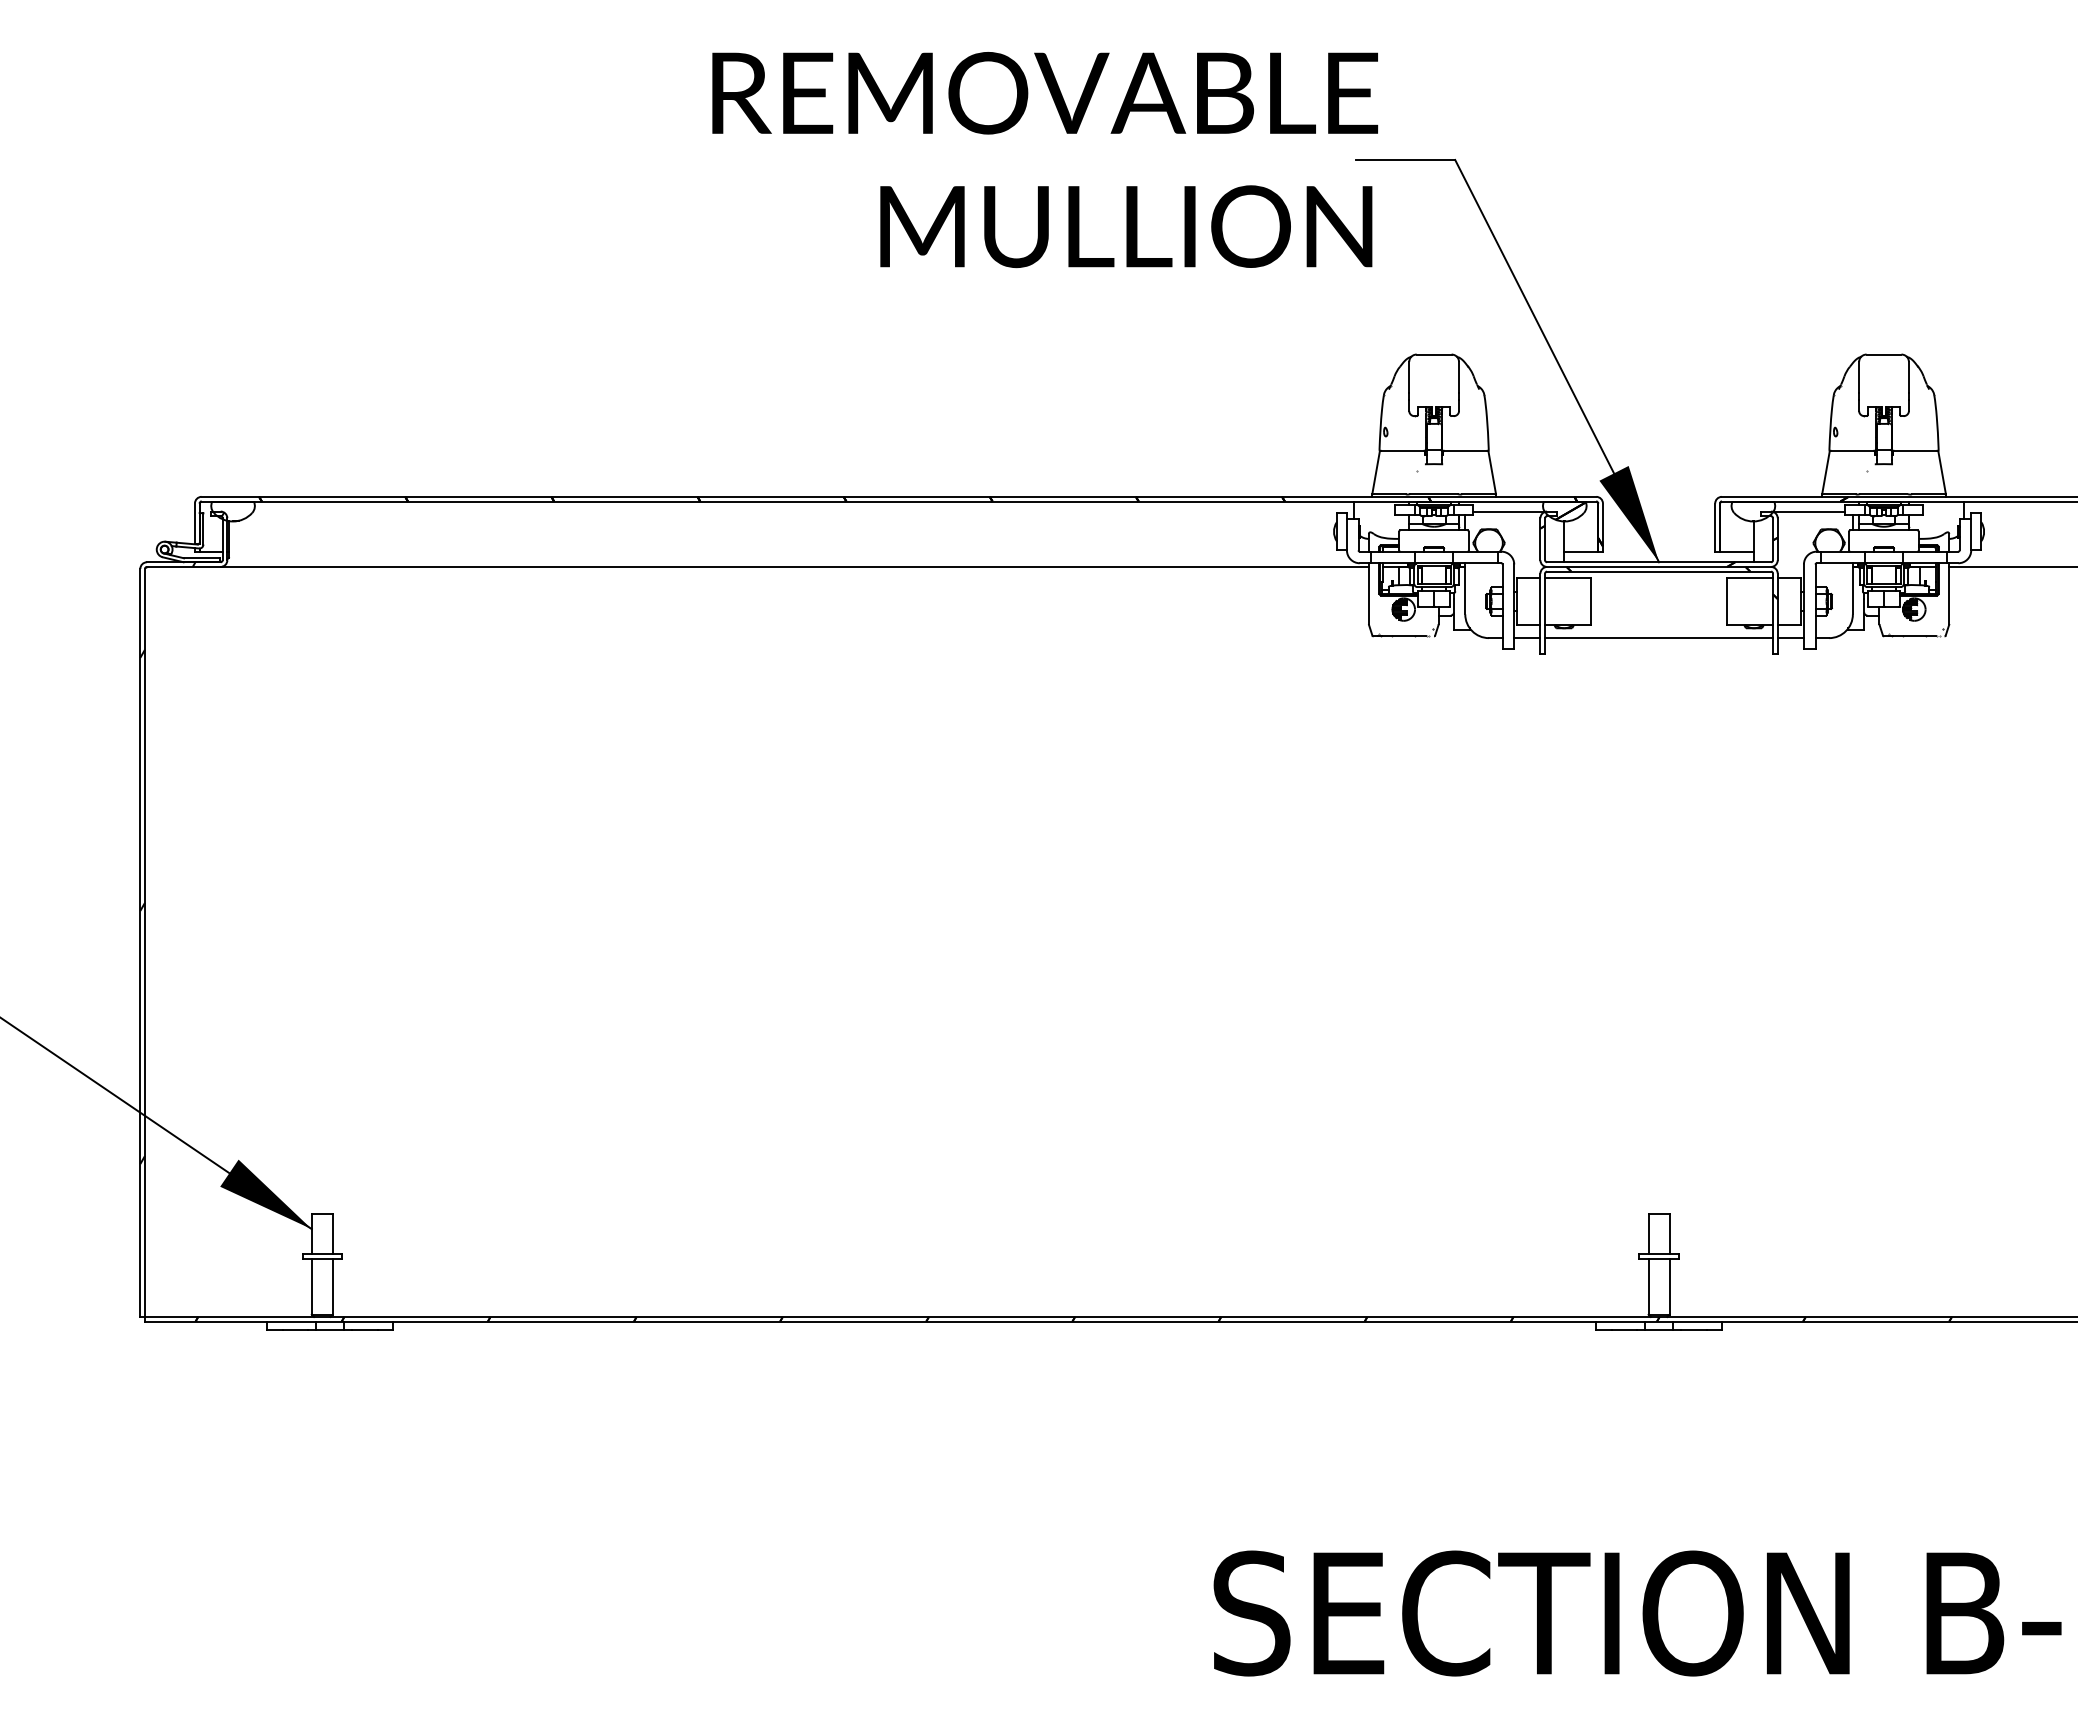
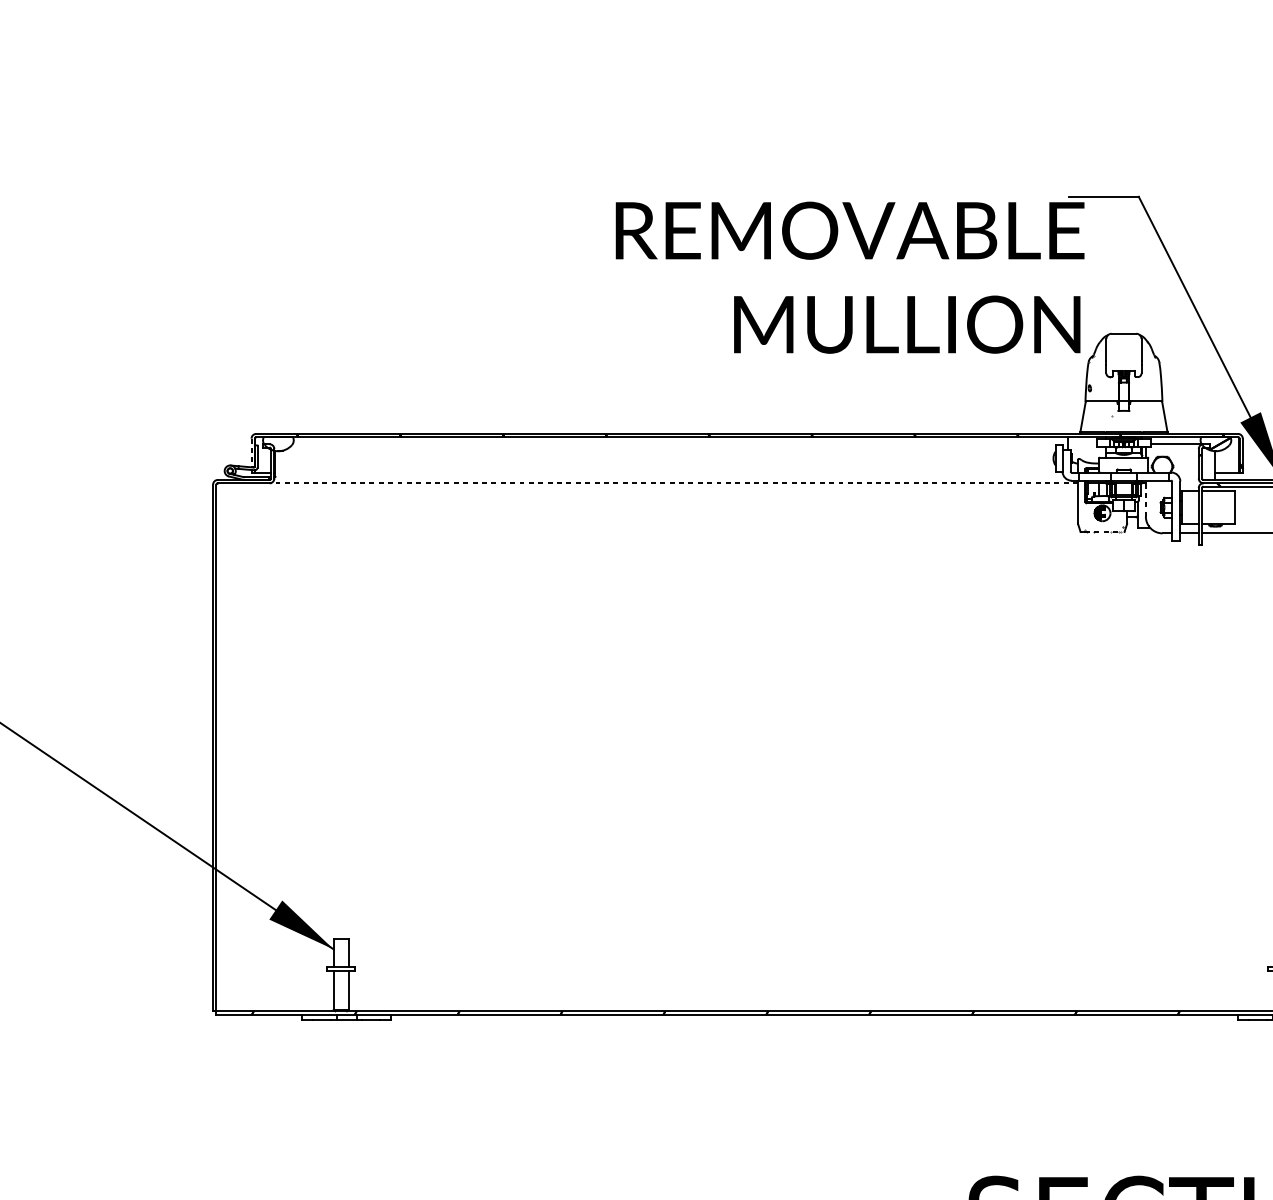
text: (1045, 160) -> (850, 278), moved
line: (194, 524) -> (251, 453), solid -> dashed
line: (795, 566) -> (674, 482), solid -> dashed
line: (1465, 588) -> (1146, 498), solid -> dashed
line: (1403, 636) -> (1102, 532), solid -> dashed
hatch: (182, 838) -> (242, 674), removed

